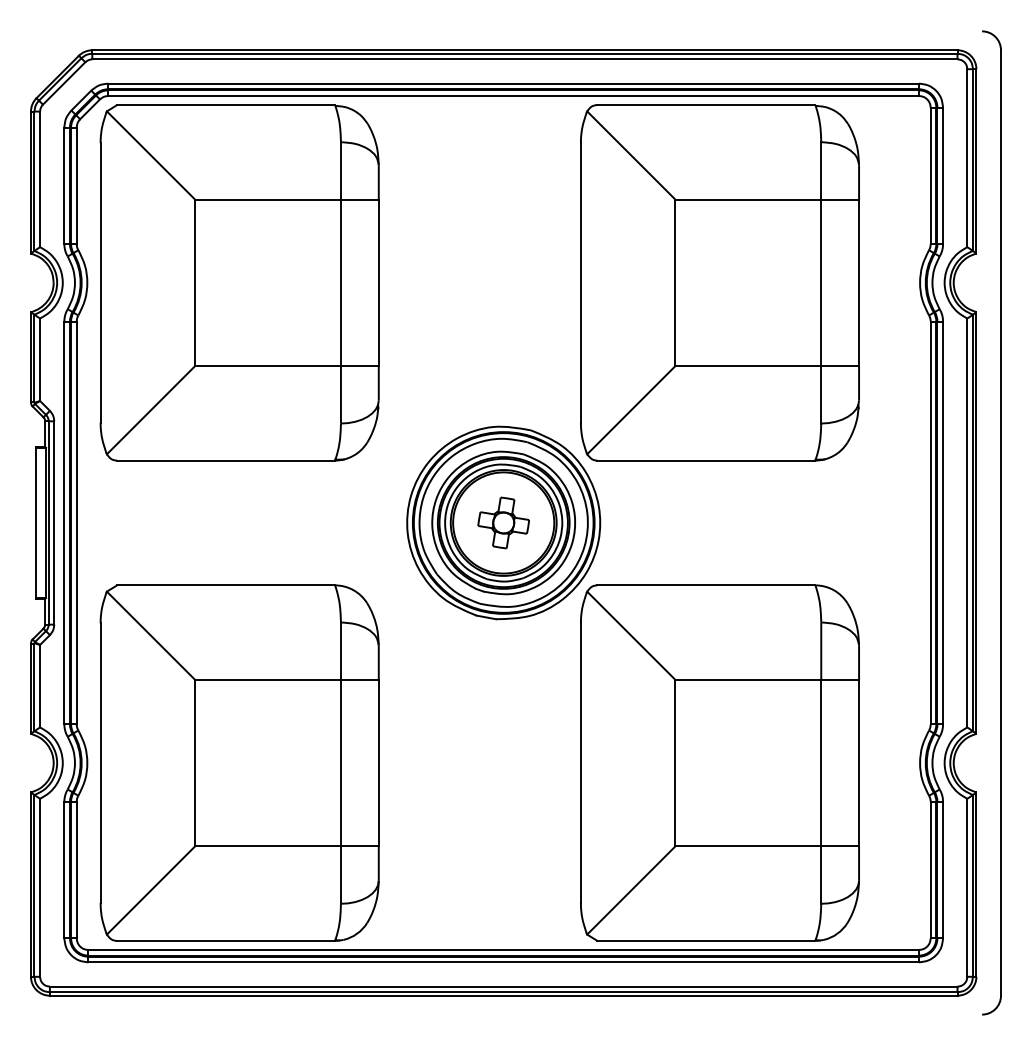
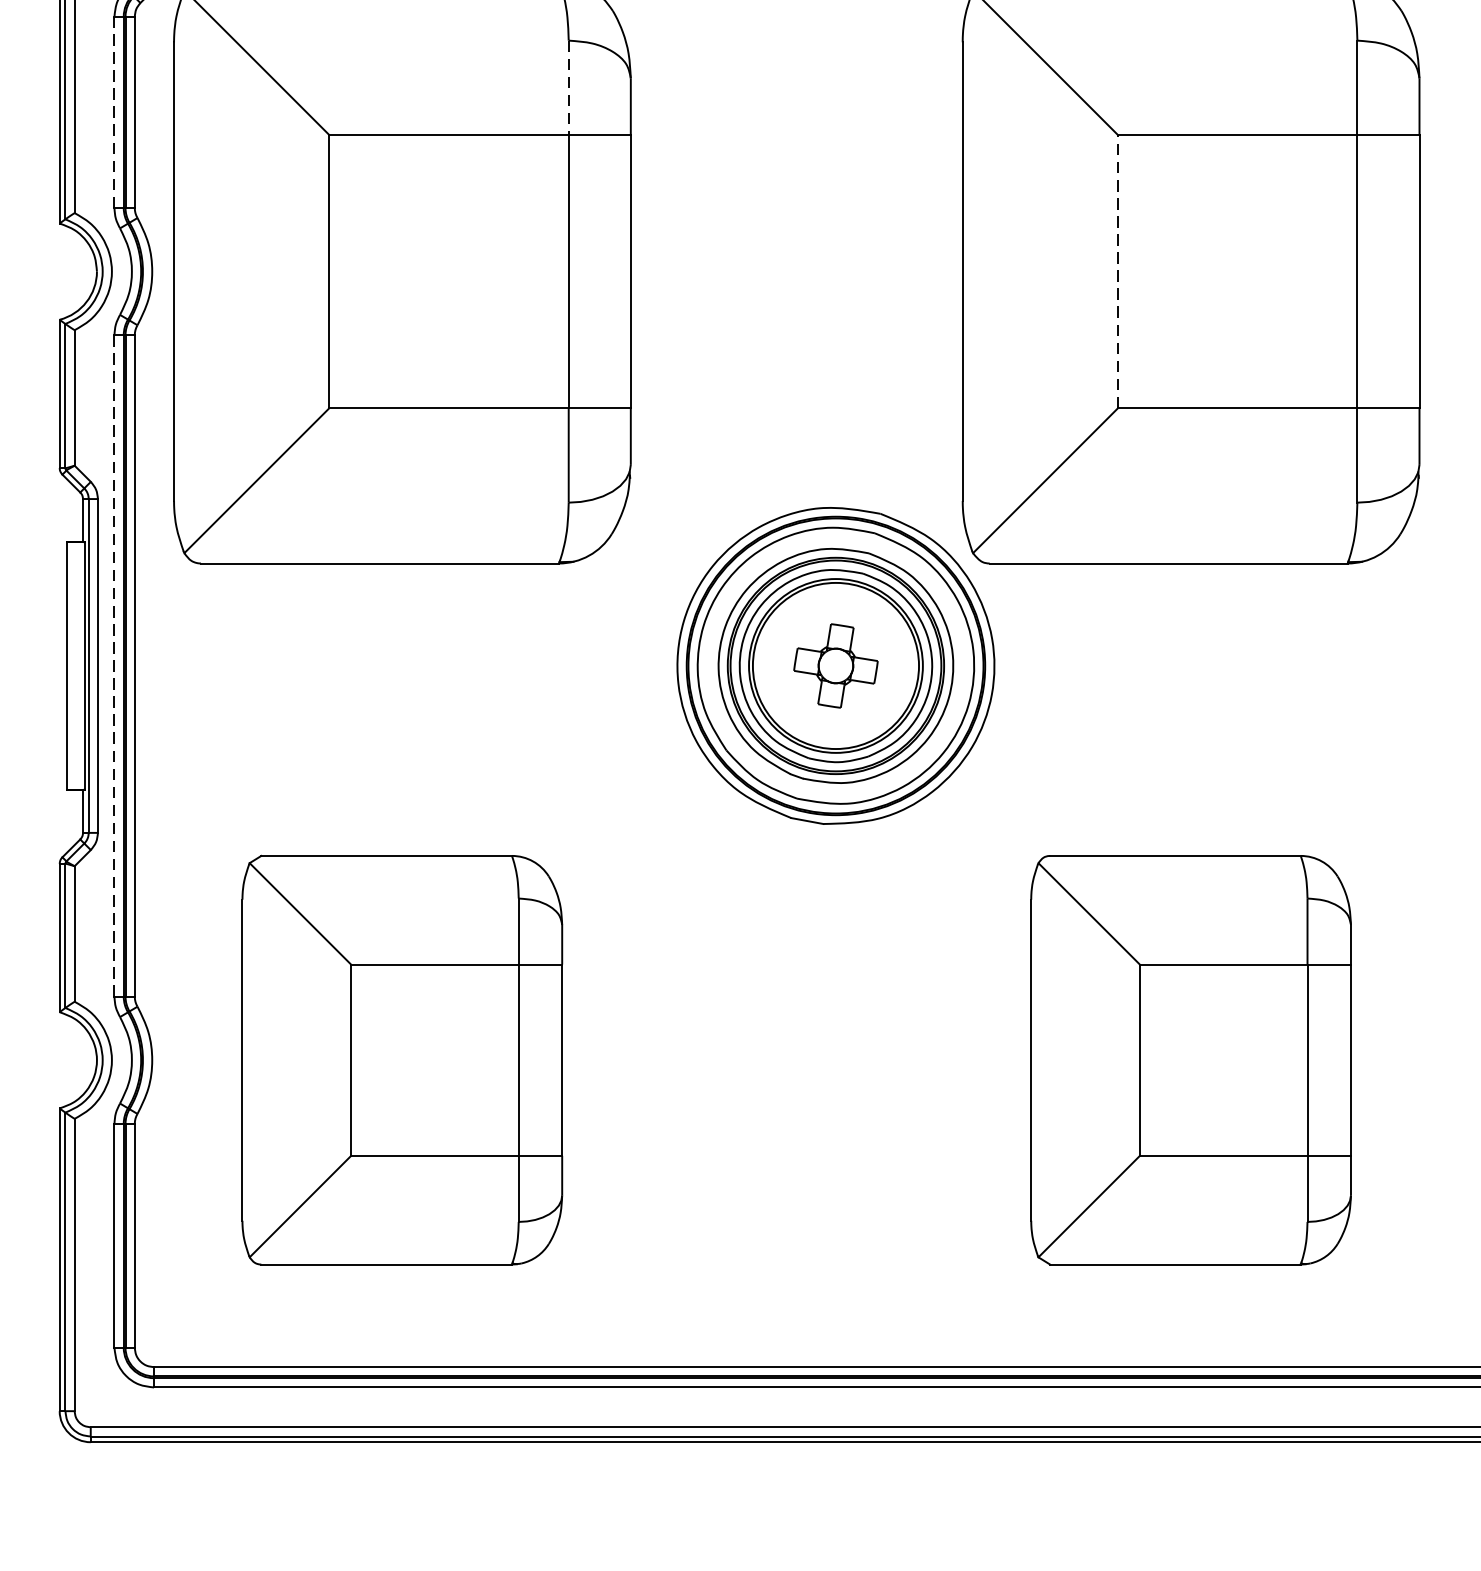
line: (340, 170) -> (567, 87), solid -> dashed
line: (64, 185) -> (114, 111), solid -> dashed
line: (675, 282) -> (1118, 271), solid -> dashed
line: (64, 522) -> (114, 665), solid -> dashed
part: (239, 762) -> (402, 1059), size x0.7
part: (719, 762) -> (1190, 1059), size x0.7

